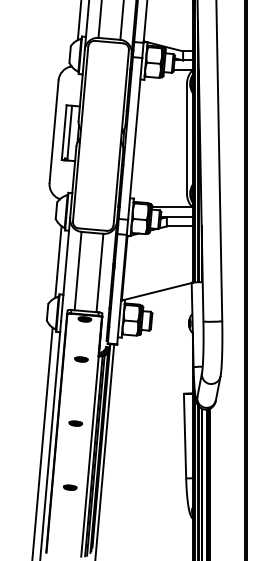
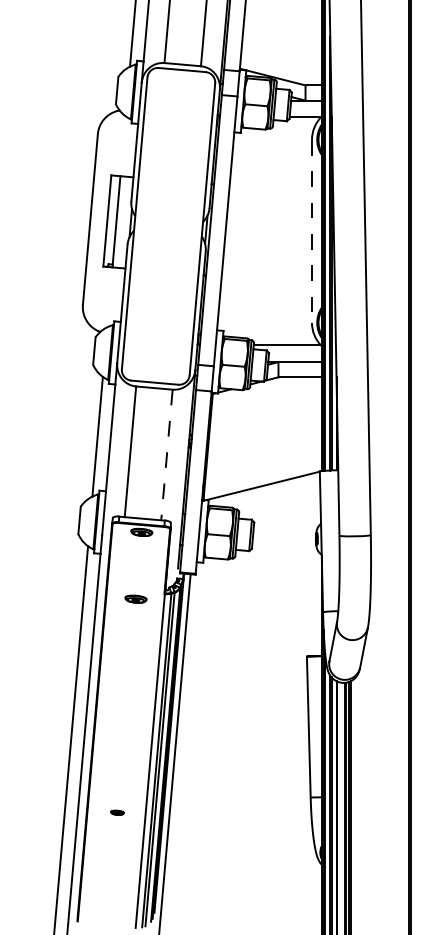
line: (186, 138) -> (311, 230), solid -> dashed
line: (99, 273) -> (166, 455), solid -> dashed
part: (75, 423) -> (126, 705), removed
part: (70, 487) -> (117, 812), size x0.6

